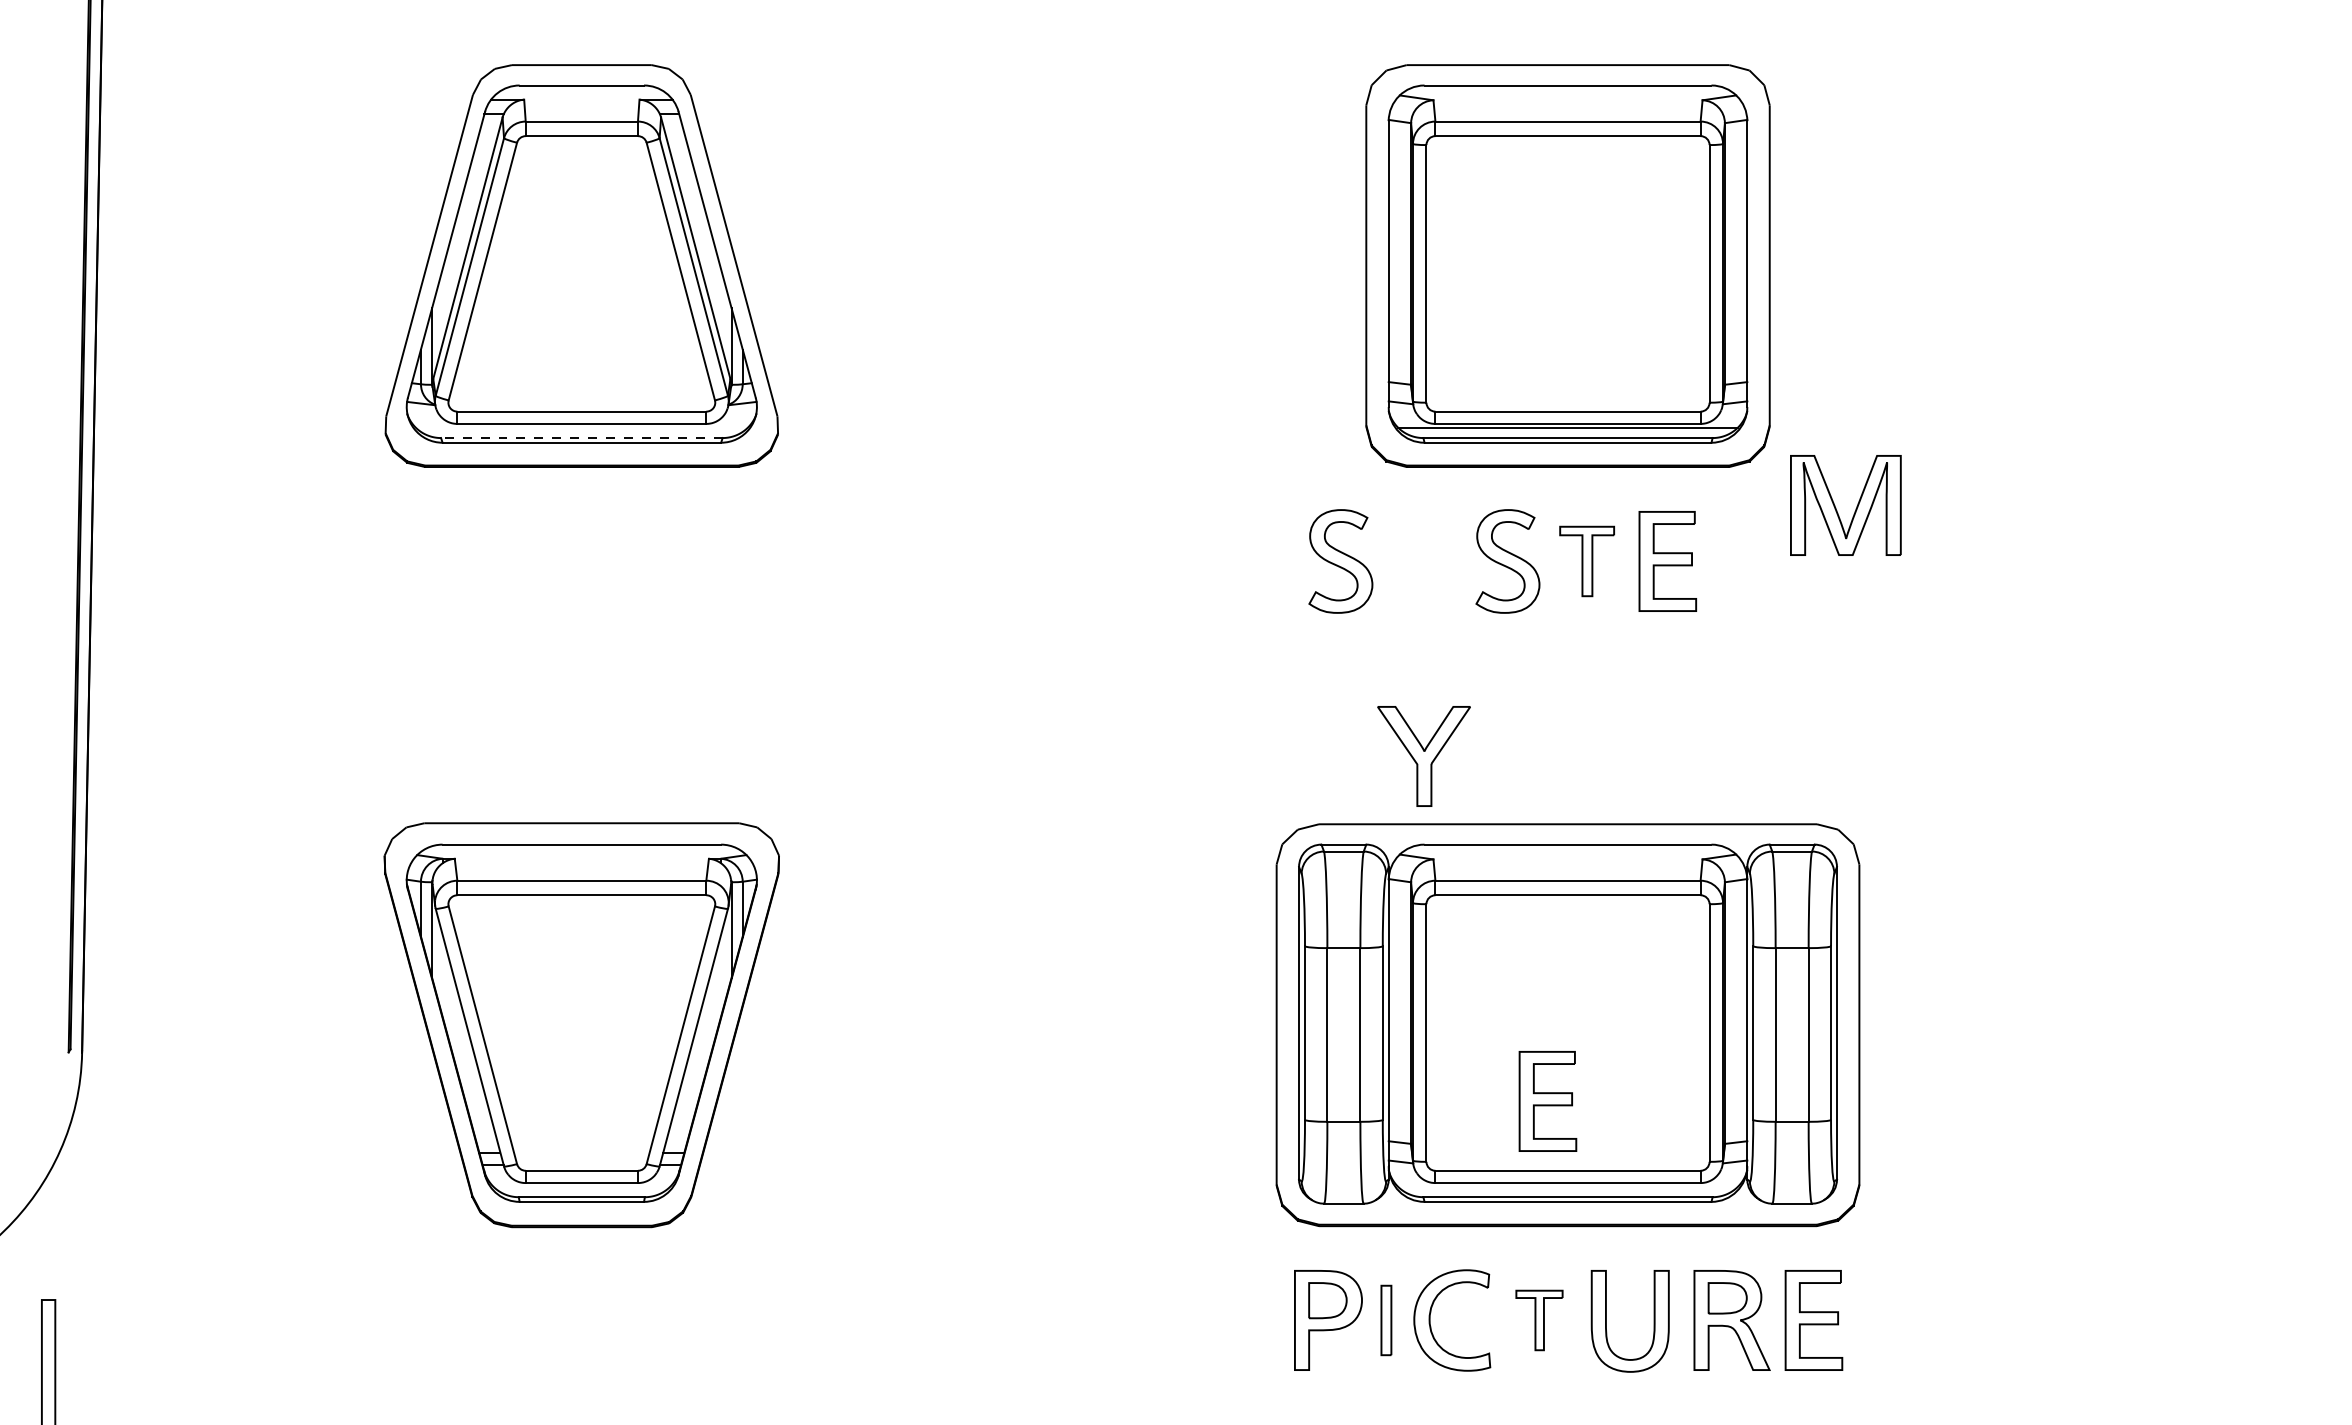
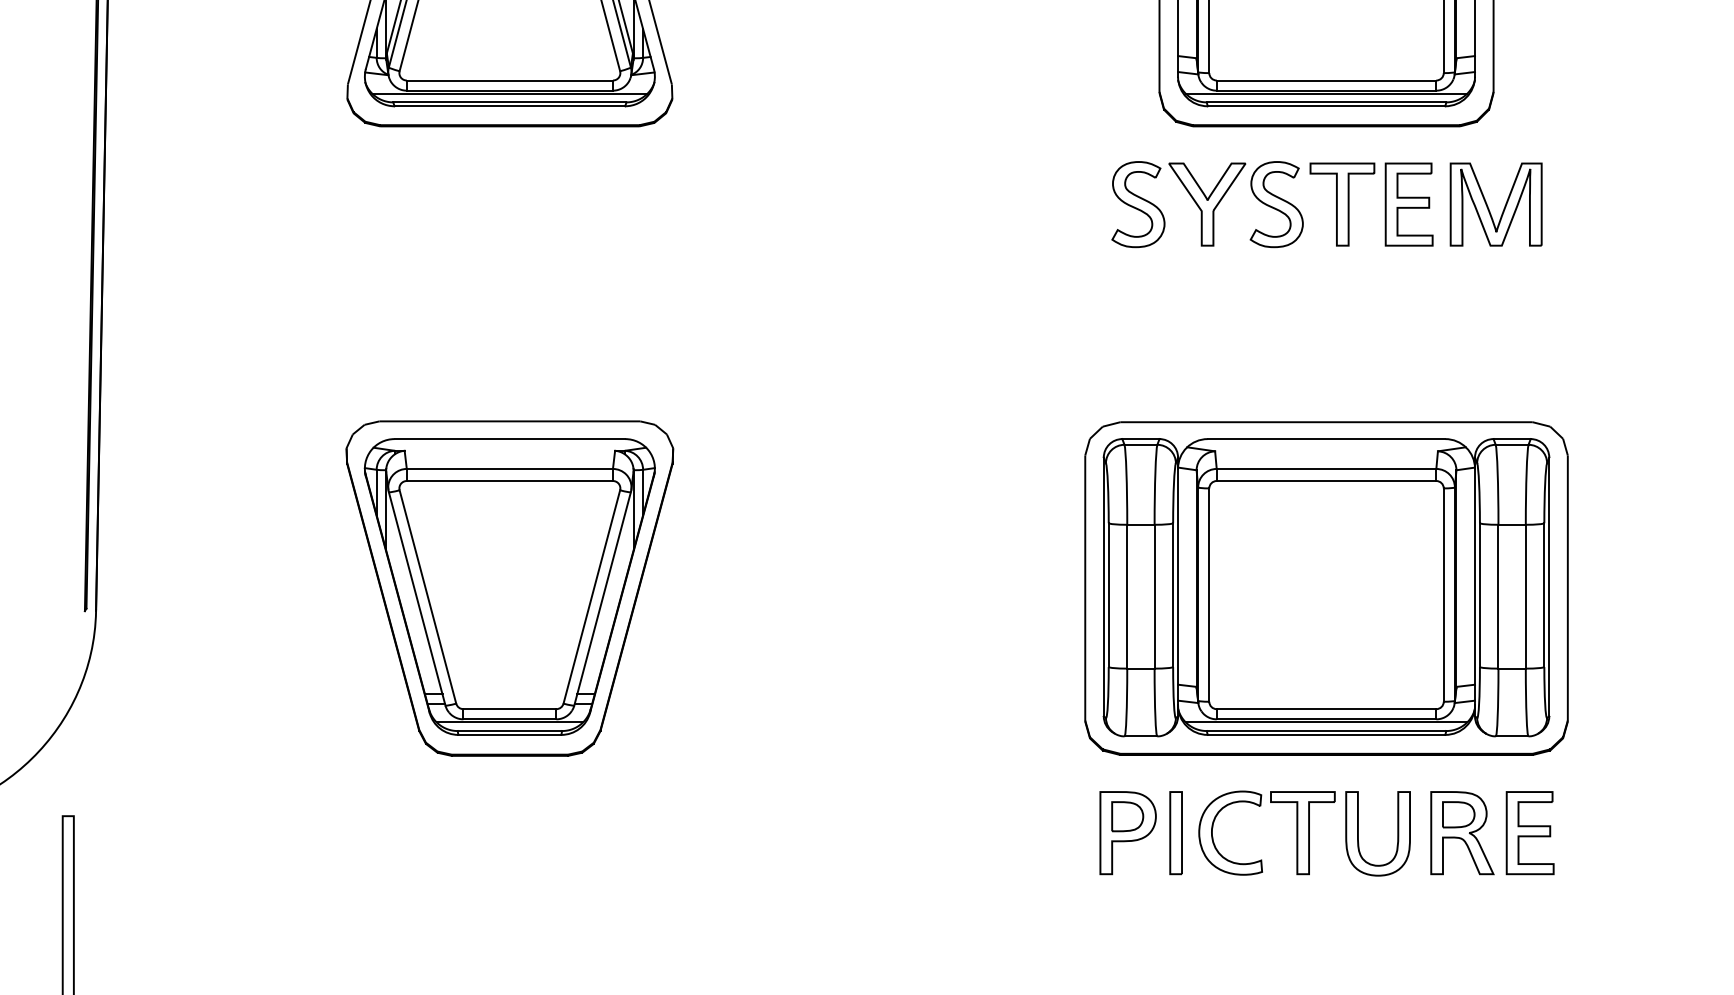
line: (581, 427) -> (509, 93), added
line: (581, 438) -> (509, 102), dashed -> solid
part: (1836, 507) -> (1488, 206), moved
part: (1586, 561) -> (1341, 204), size x1.43
part: (1423, 756) -> (1206, 204), moved
part: (1547, 1101) -> (1309, 651), removed
line: (581, 1186) -> (509, 722), added
line: (1567, 1186) -> (1326, 722), added
part: (1386, 1320) -> (1176, 833), size x1.43
part: (1539, 1320) -> (1302, 833), size x1.67

